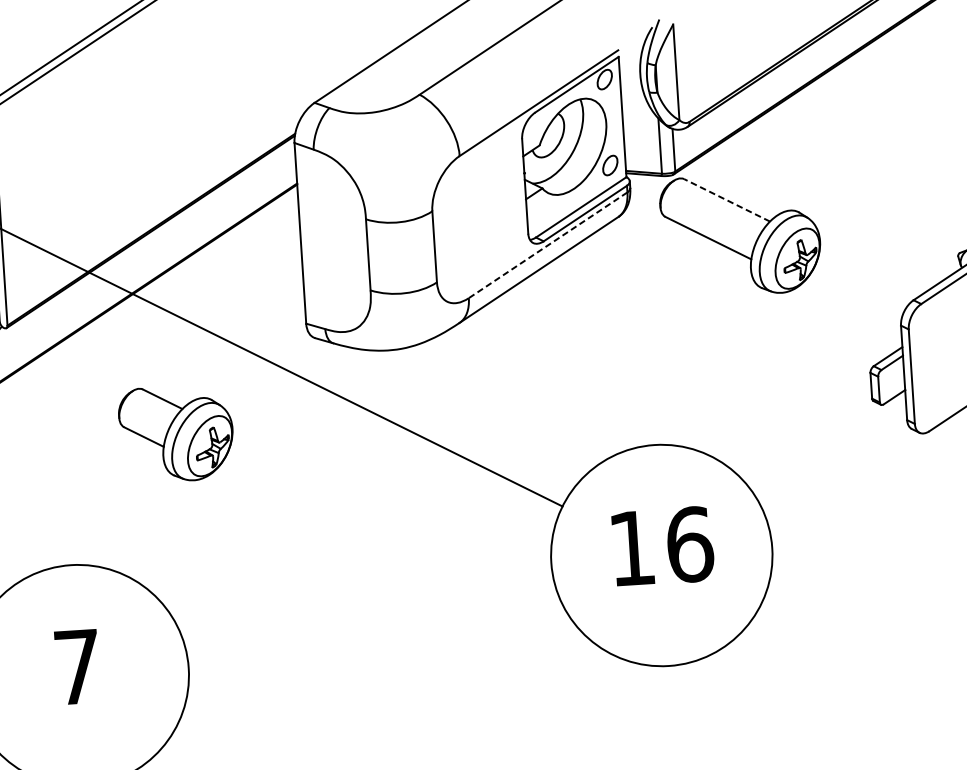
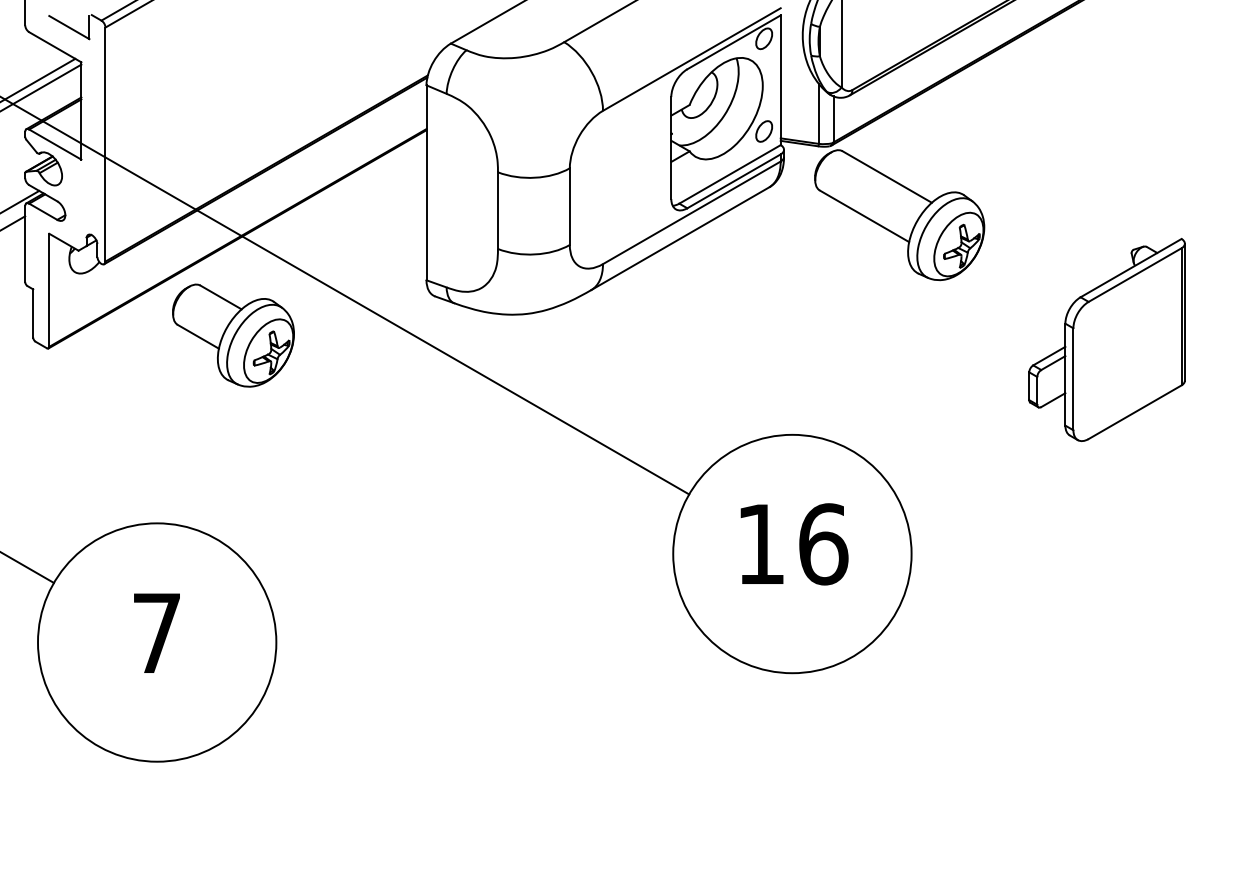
line: (727, 200) -> (887, 177), dashed -> solid
line: (547, 244) -> (691, 212), dashed -> solid
part: (176, 433) -> (233, 335), moved

